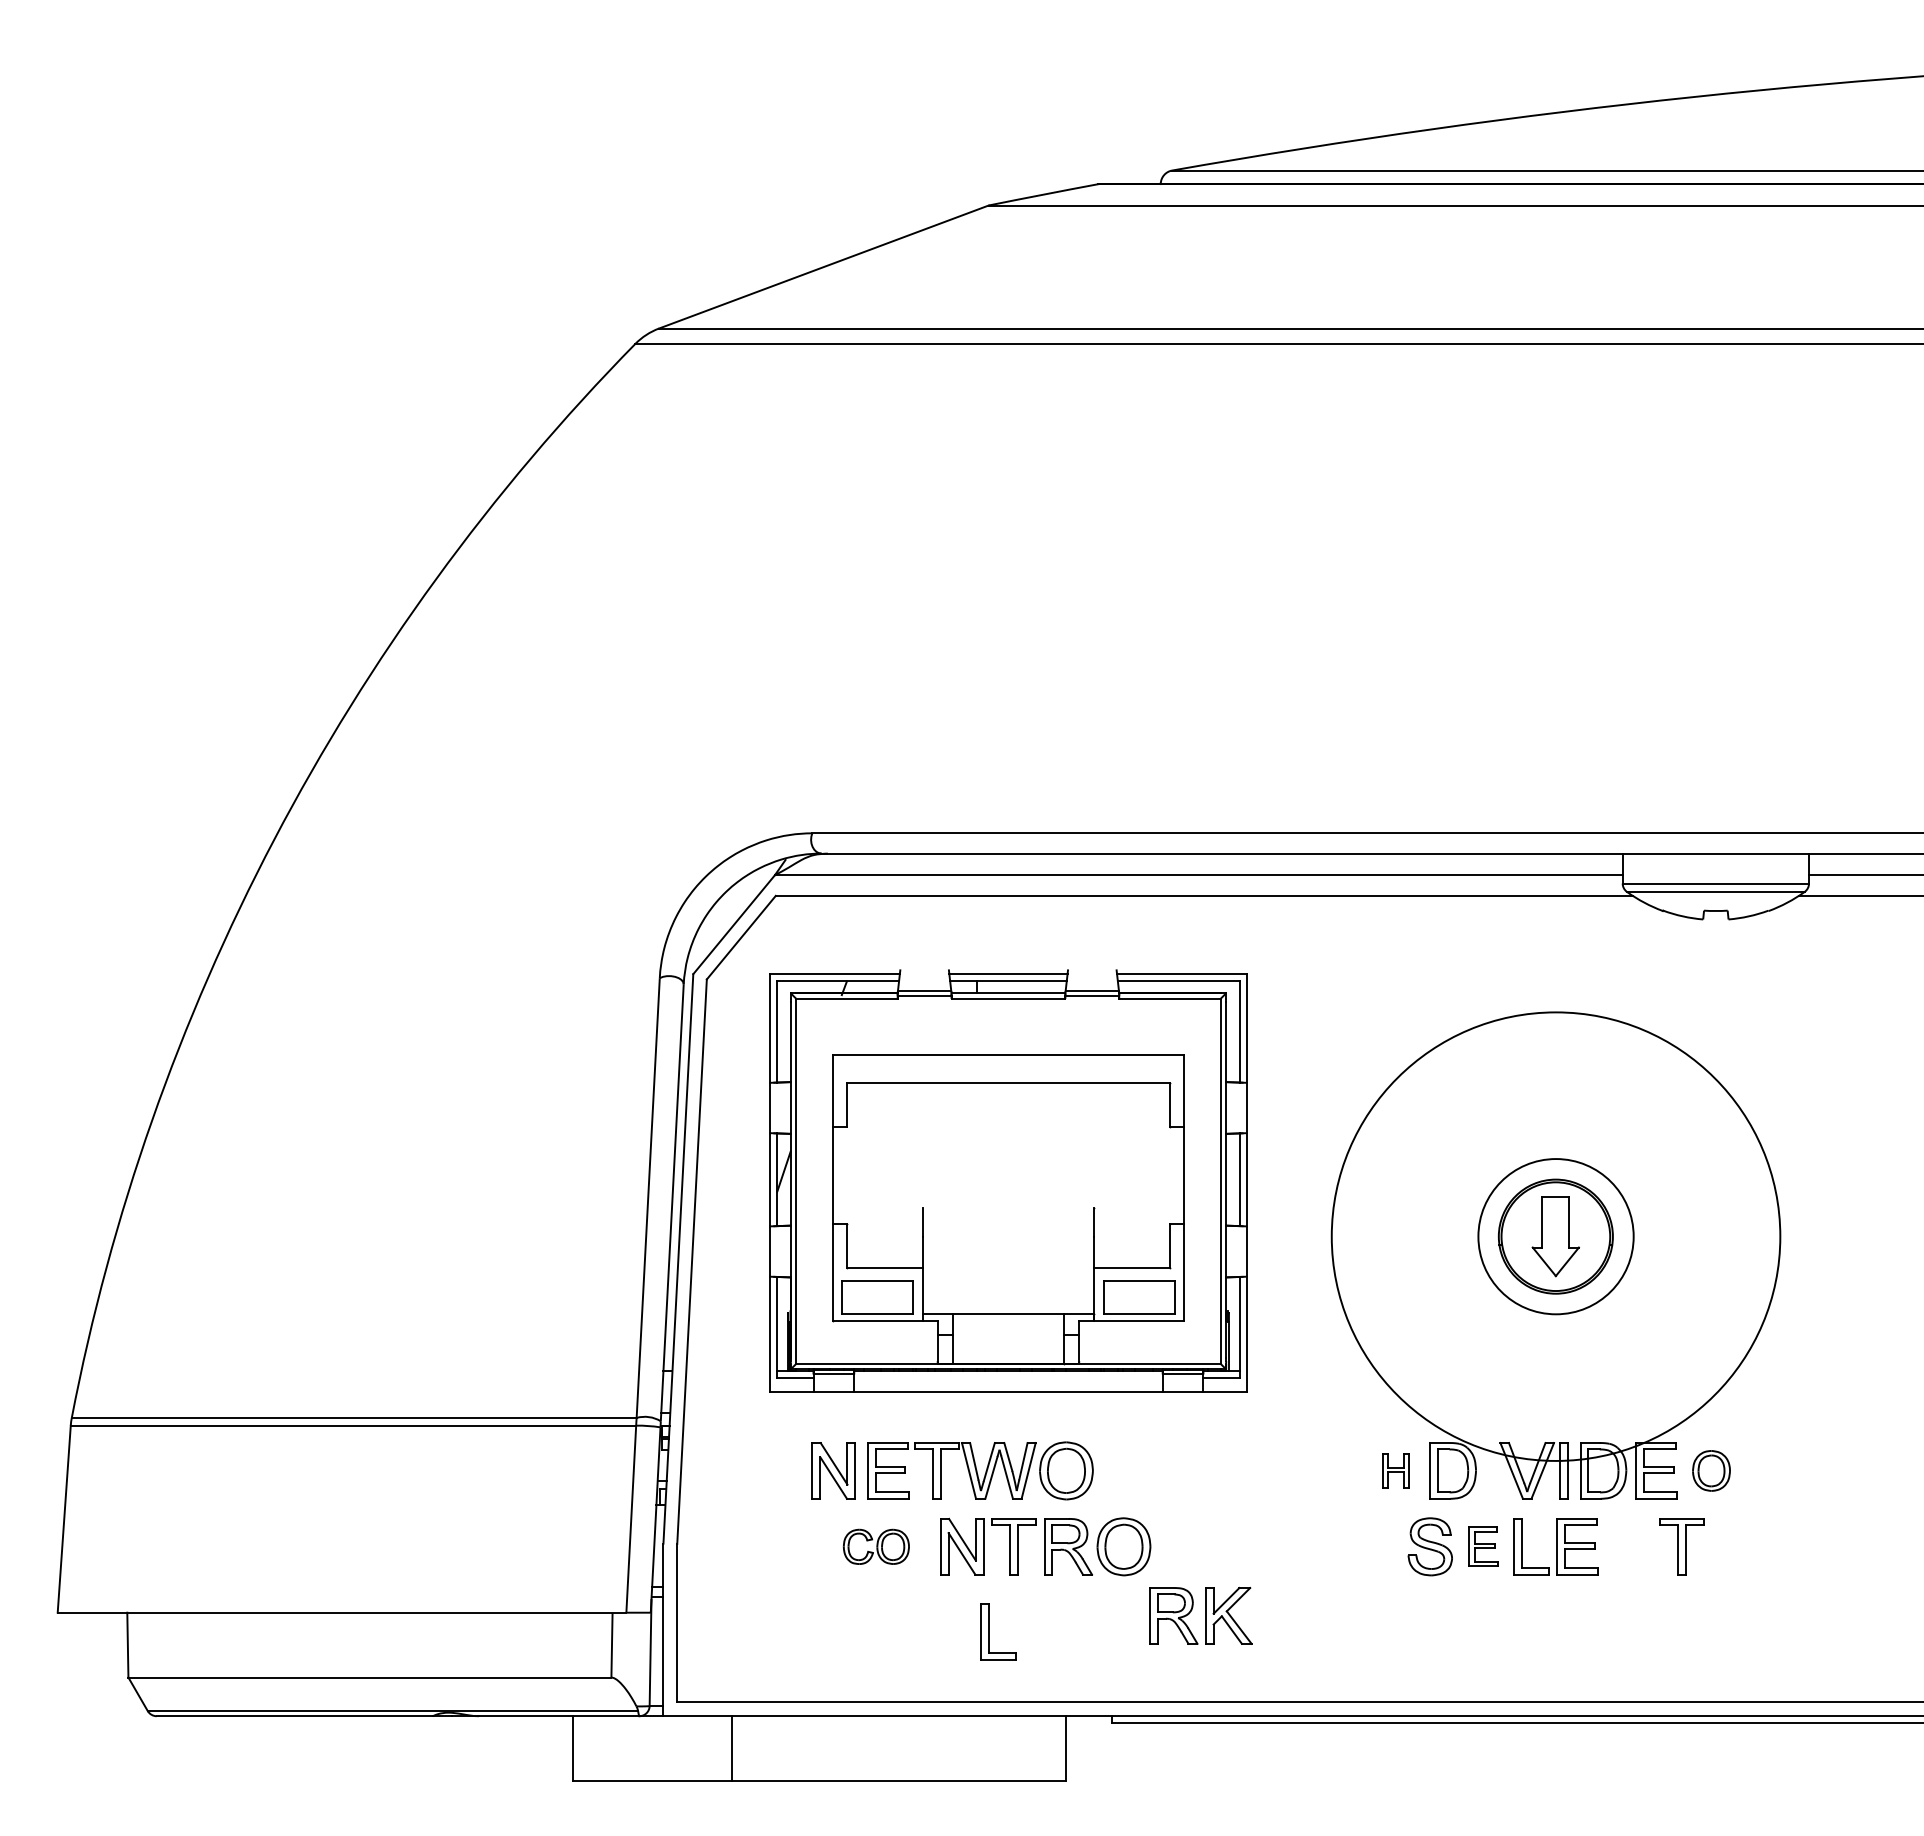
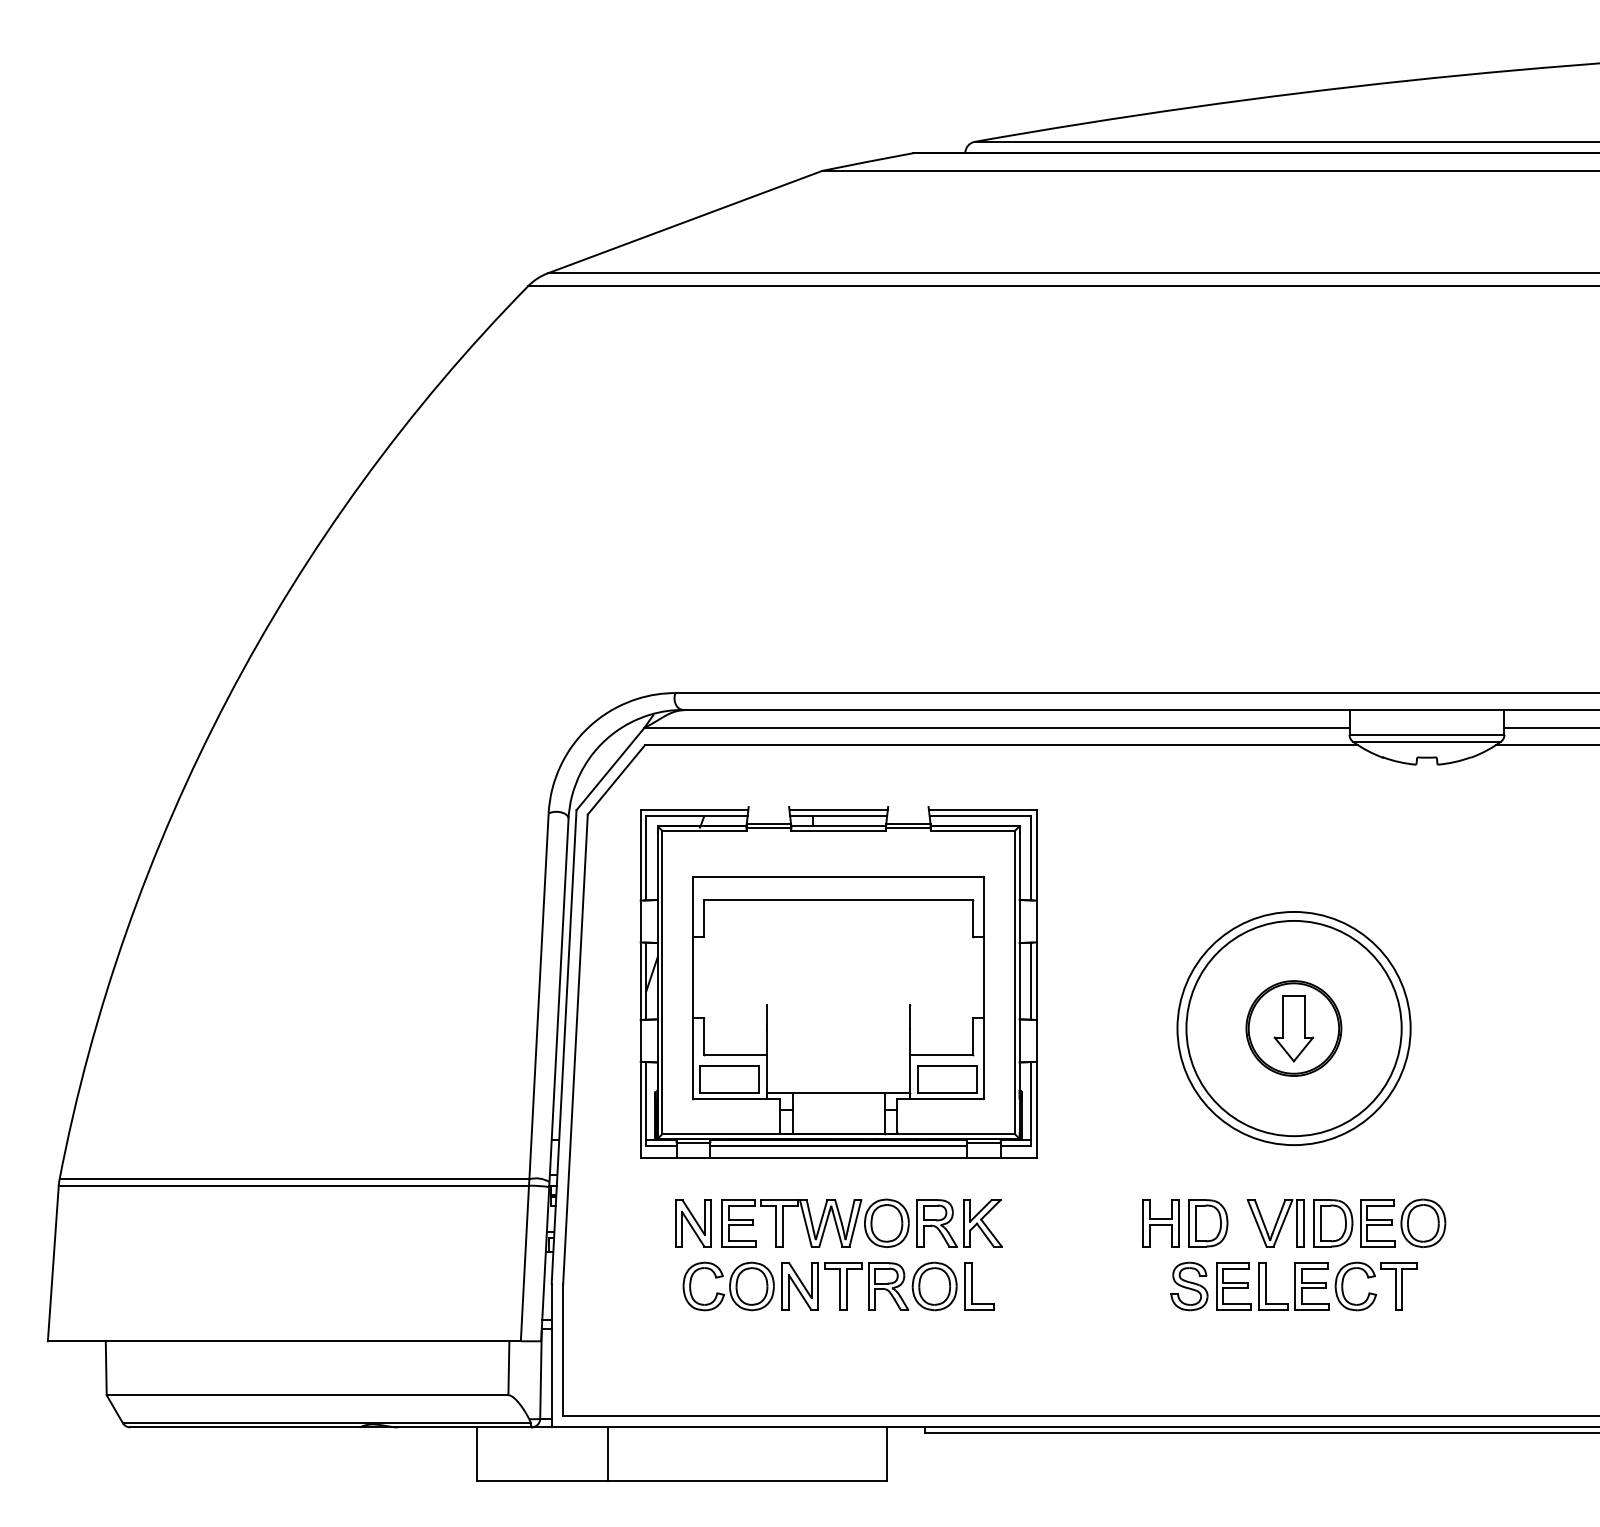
circle: (1555, 1236) -> (1293, 1028), size x0.62
circle: (1555, 1236) -> (1293, 1028), size x1.67
line: (1008, 1378) -> (838, 1146), added
part: (1395, 1470) -> (1160, 1223), size x1.67
part: (1711, 1470) -> (1423, 1223), size x1.43
part: (1615, 1542) -> (1343, 1282), added
part: (876, 1546) -> (728, 1286), size x1.67
part: (1483, 1546) -> (1233, 1286), size x1.43
part: (1200, 1615) -> (959, 1223), moved
part: (989, 1631) -> (971, 1286), moved

